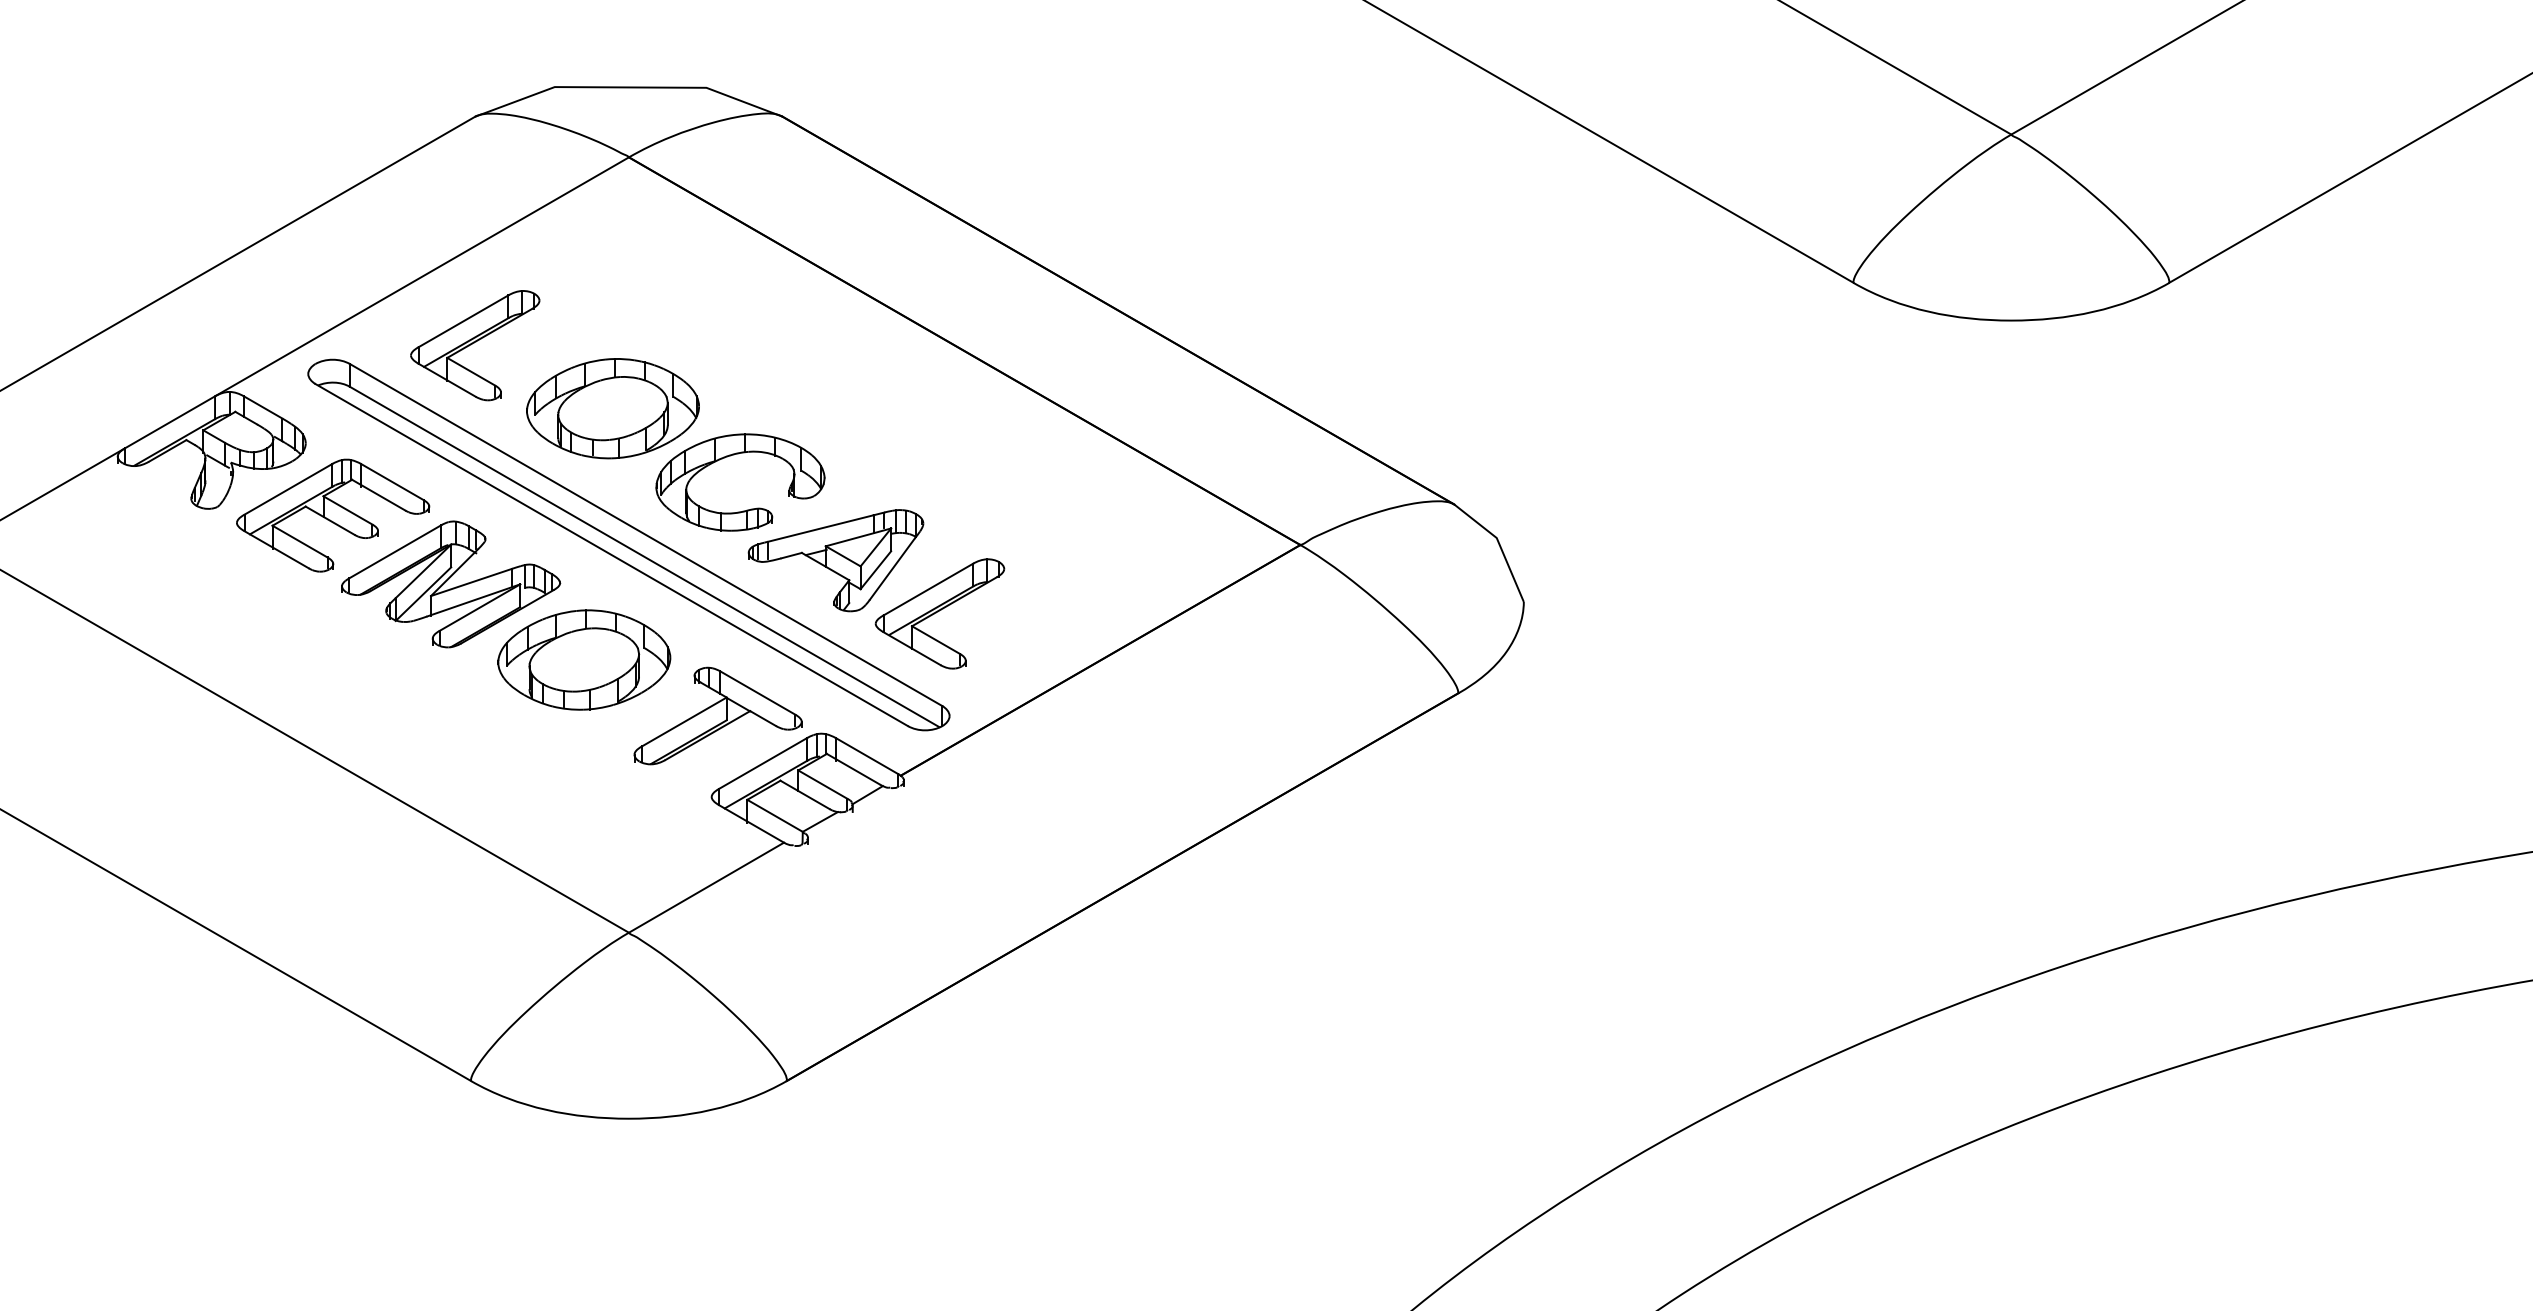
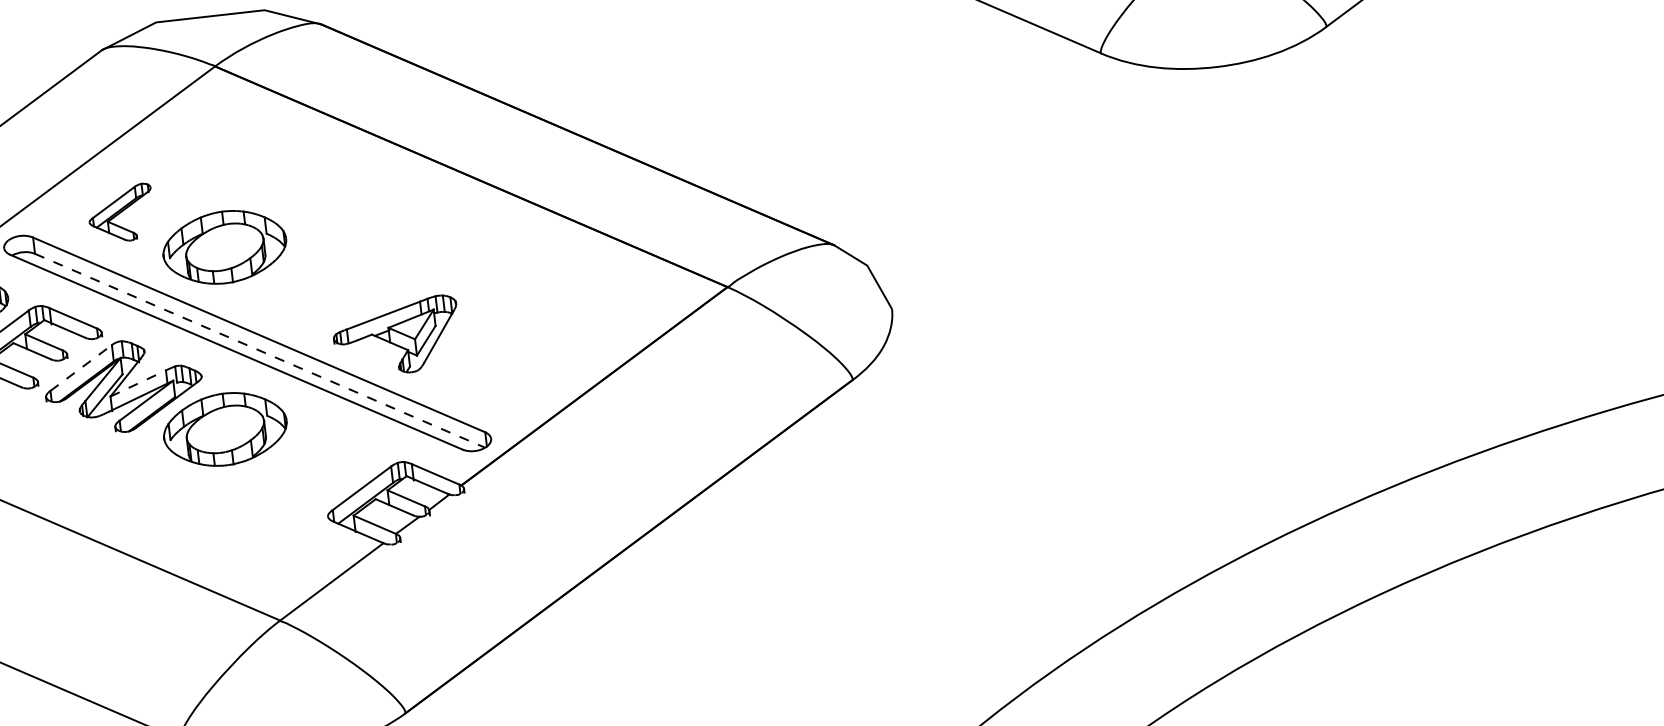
part: (475, 345) -> (121, 213), size x0.7
part: (734, 455) -> (315, 270), removed
line: (395, 551) -> (81, 367), solid -> dashed
line: (645, 557) -> (260, 351), solid -> dashed
line: (471, 582) -> (138, 383), solid -> dashed
part: (939, 613) -> (475, 366), removed
part: (717, 715) -> (325, 457), removed

